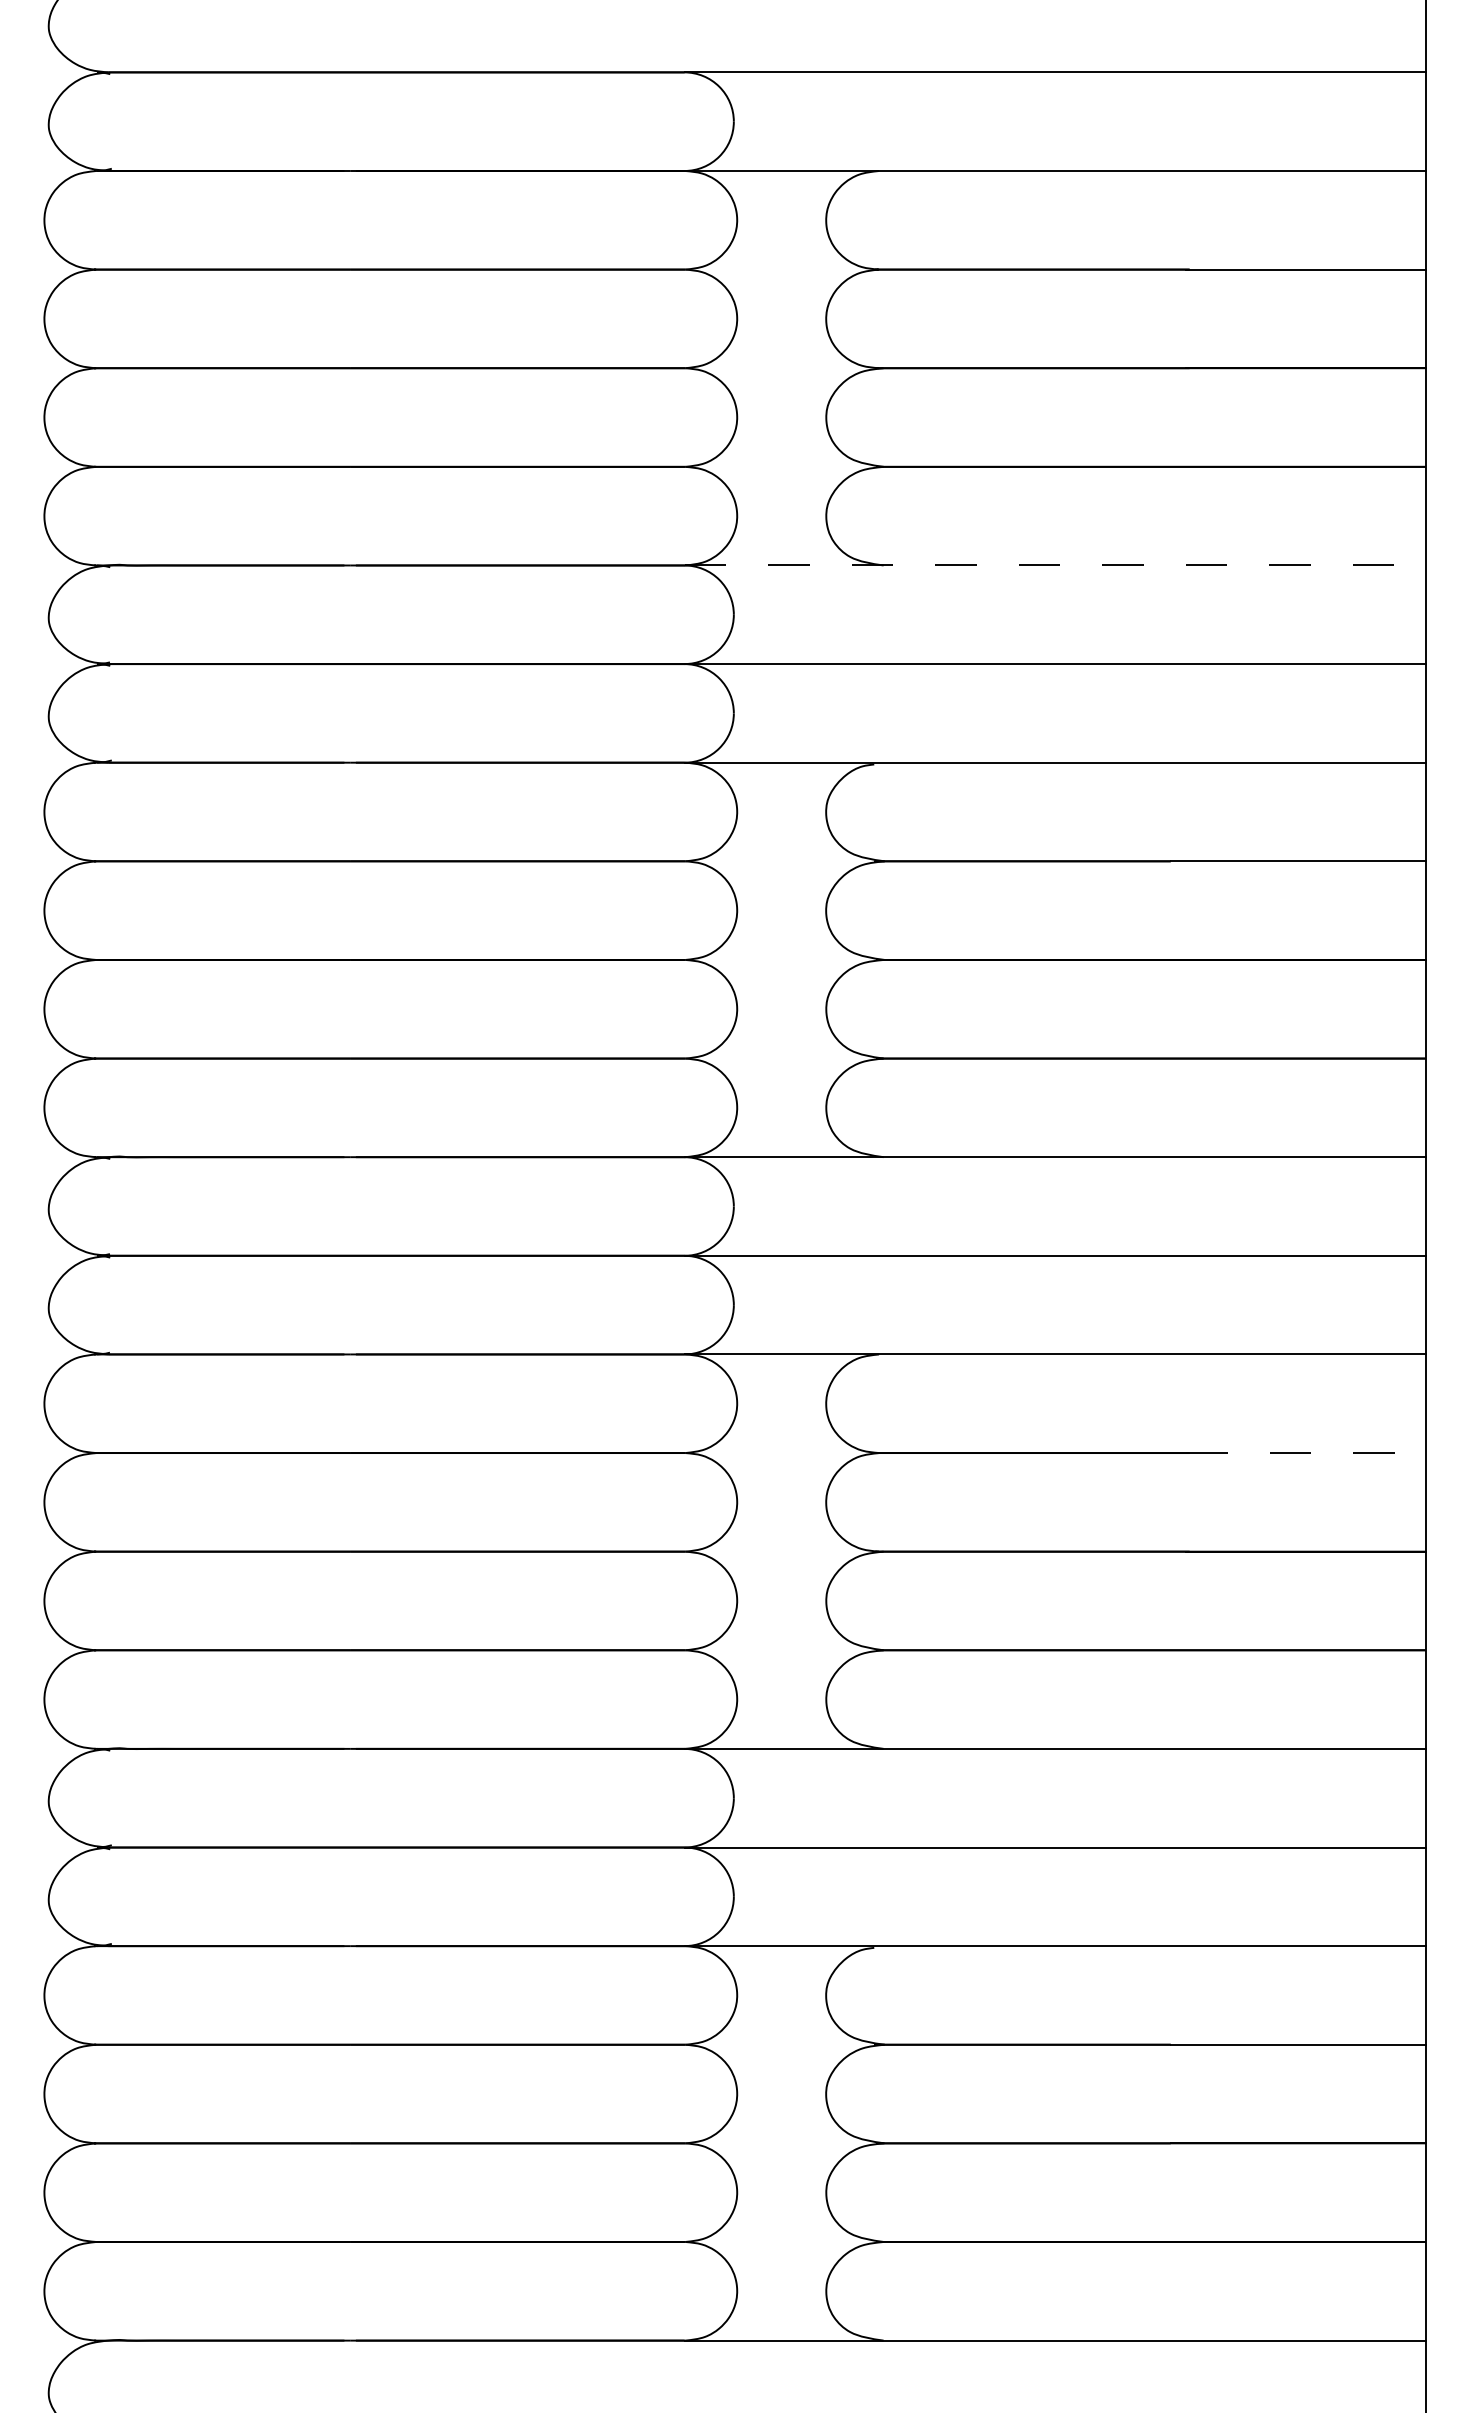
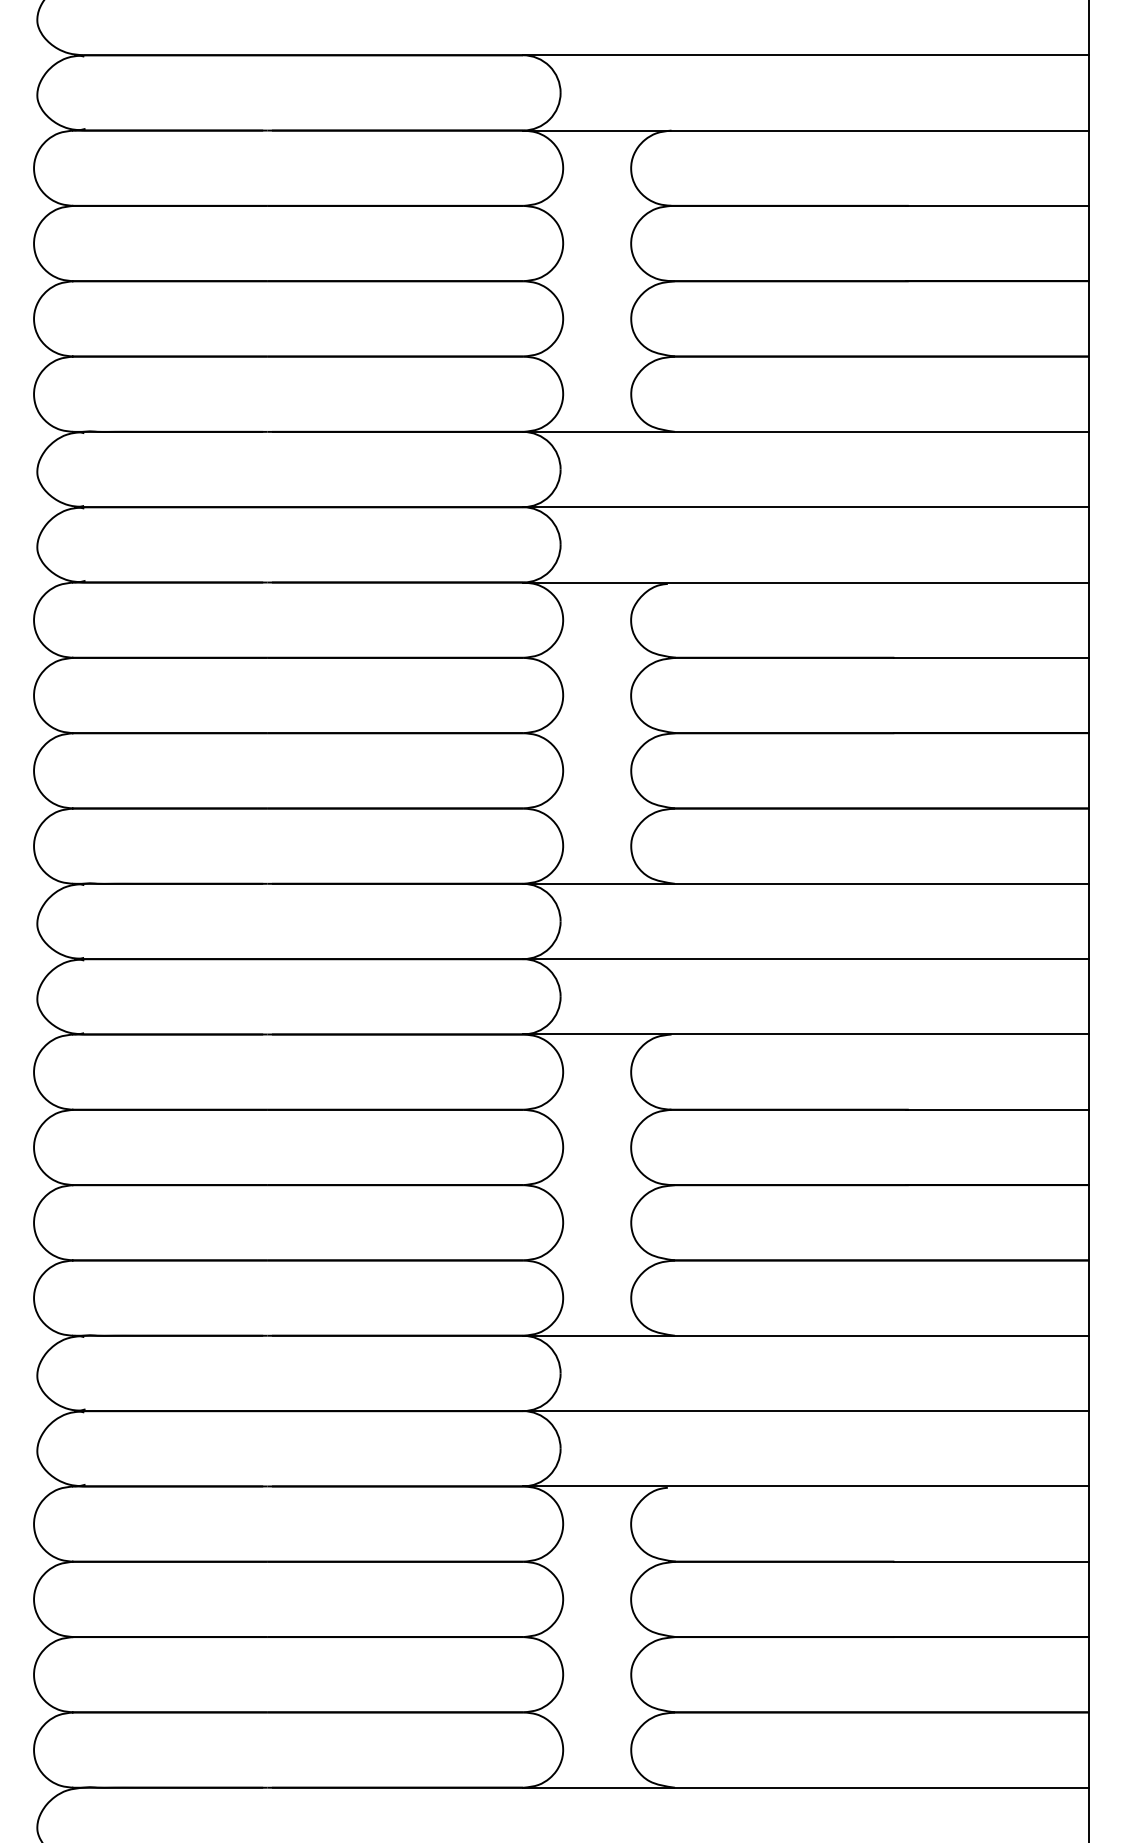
line: (1055, 565) -> (806, 431), dashed -> solid
line: (1305, 1453) -> (997, 1110), dashed -> solid

